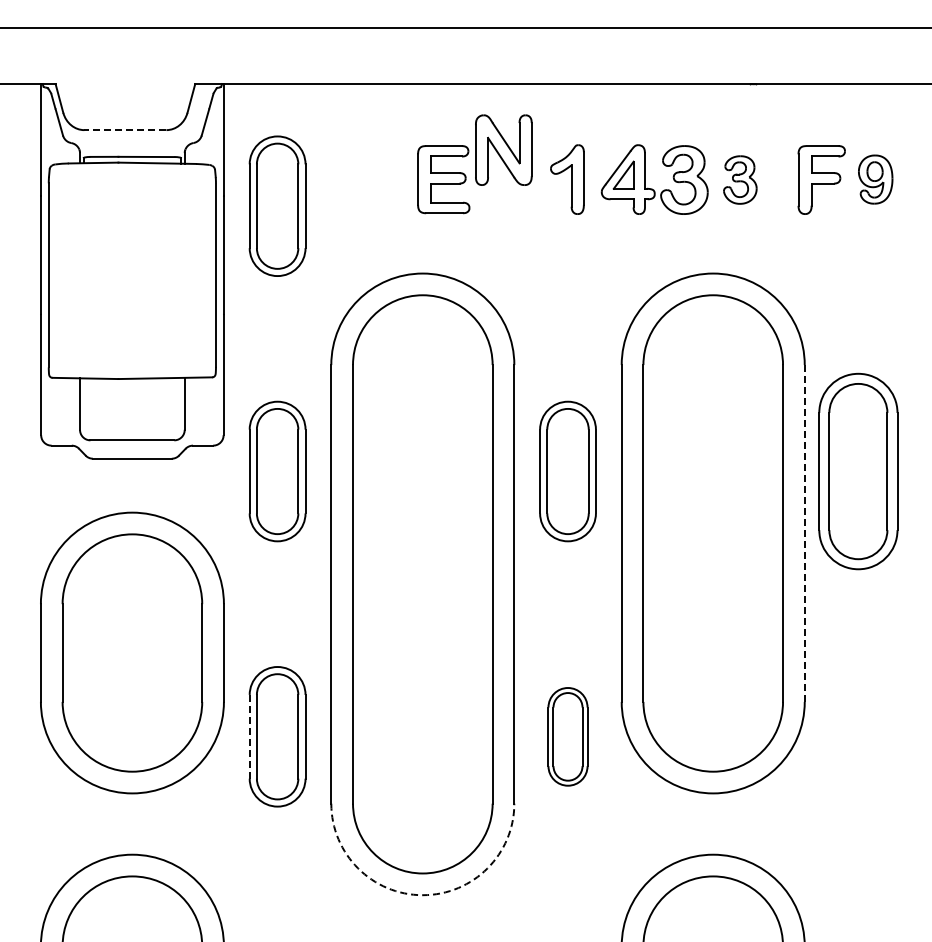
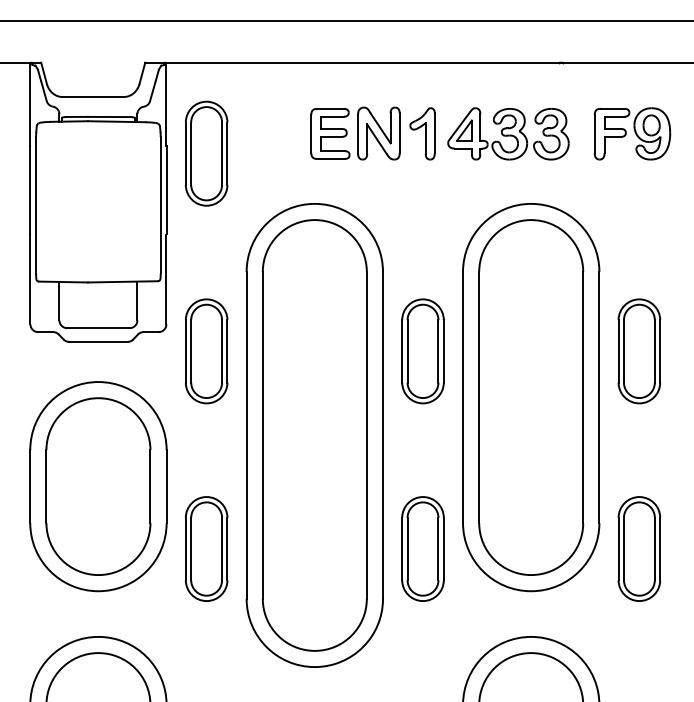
line: (124, 130) -> (92, 97), dashed -> solid
part: (503, 149) -> (378, 133), moved
part: (740, 179) -> (551, 133), size x1.43
part: (875, 179) -> (652, 133), size x1.43
part: (858, 471) -> (639, 351), size x0.71
line: (804, 533) -> (599, 397), dashed -> solid
line: (249, 736) -> (185, 548), dashed -> solid
part: (567, 736) -> (422, 548), size x1.43
part: (858, 736) -> (639, 548), added
arc: (422, 895) -> (314, 667), dashed -> solid

